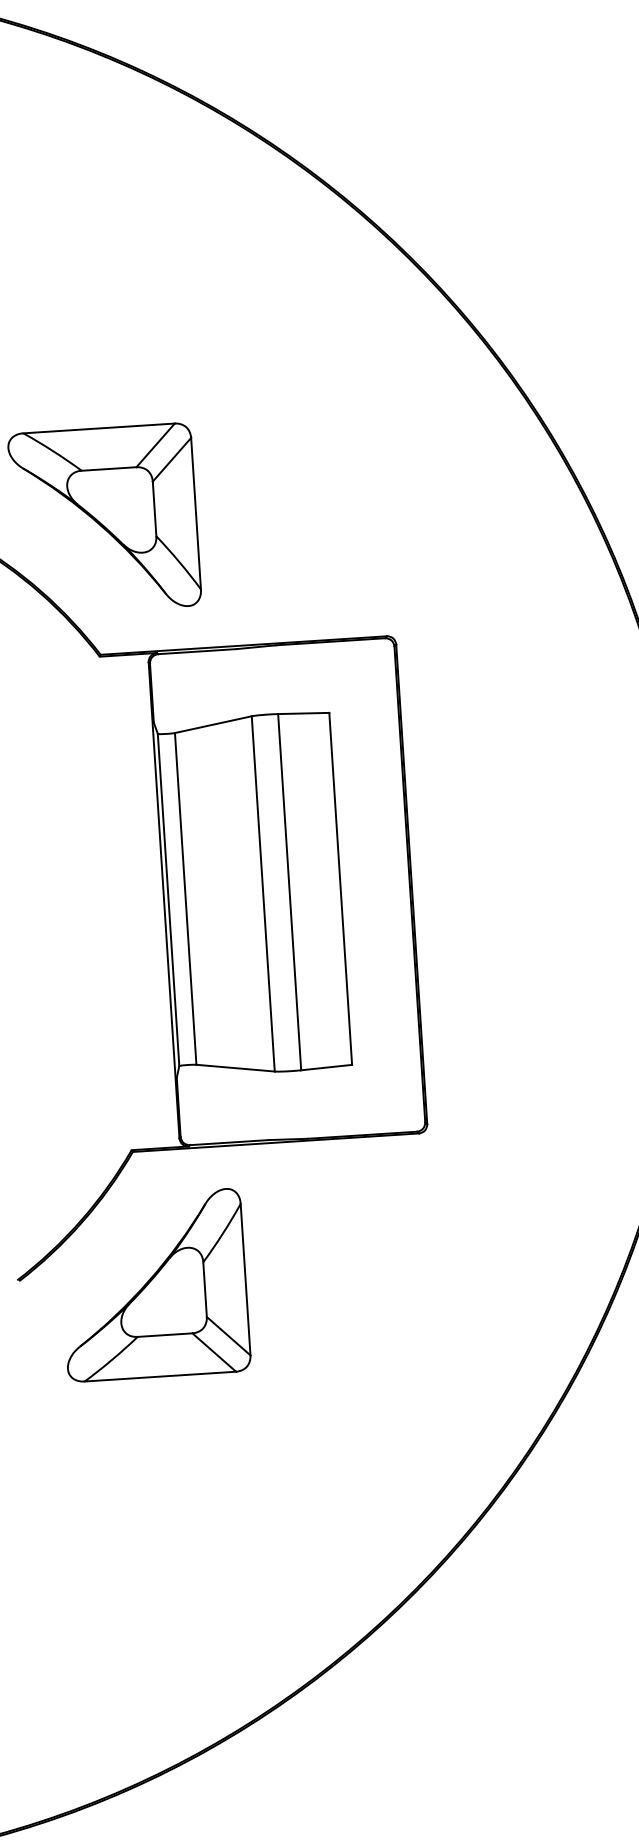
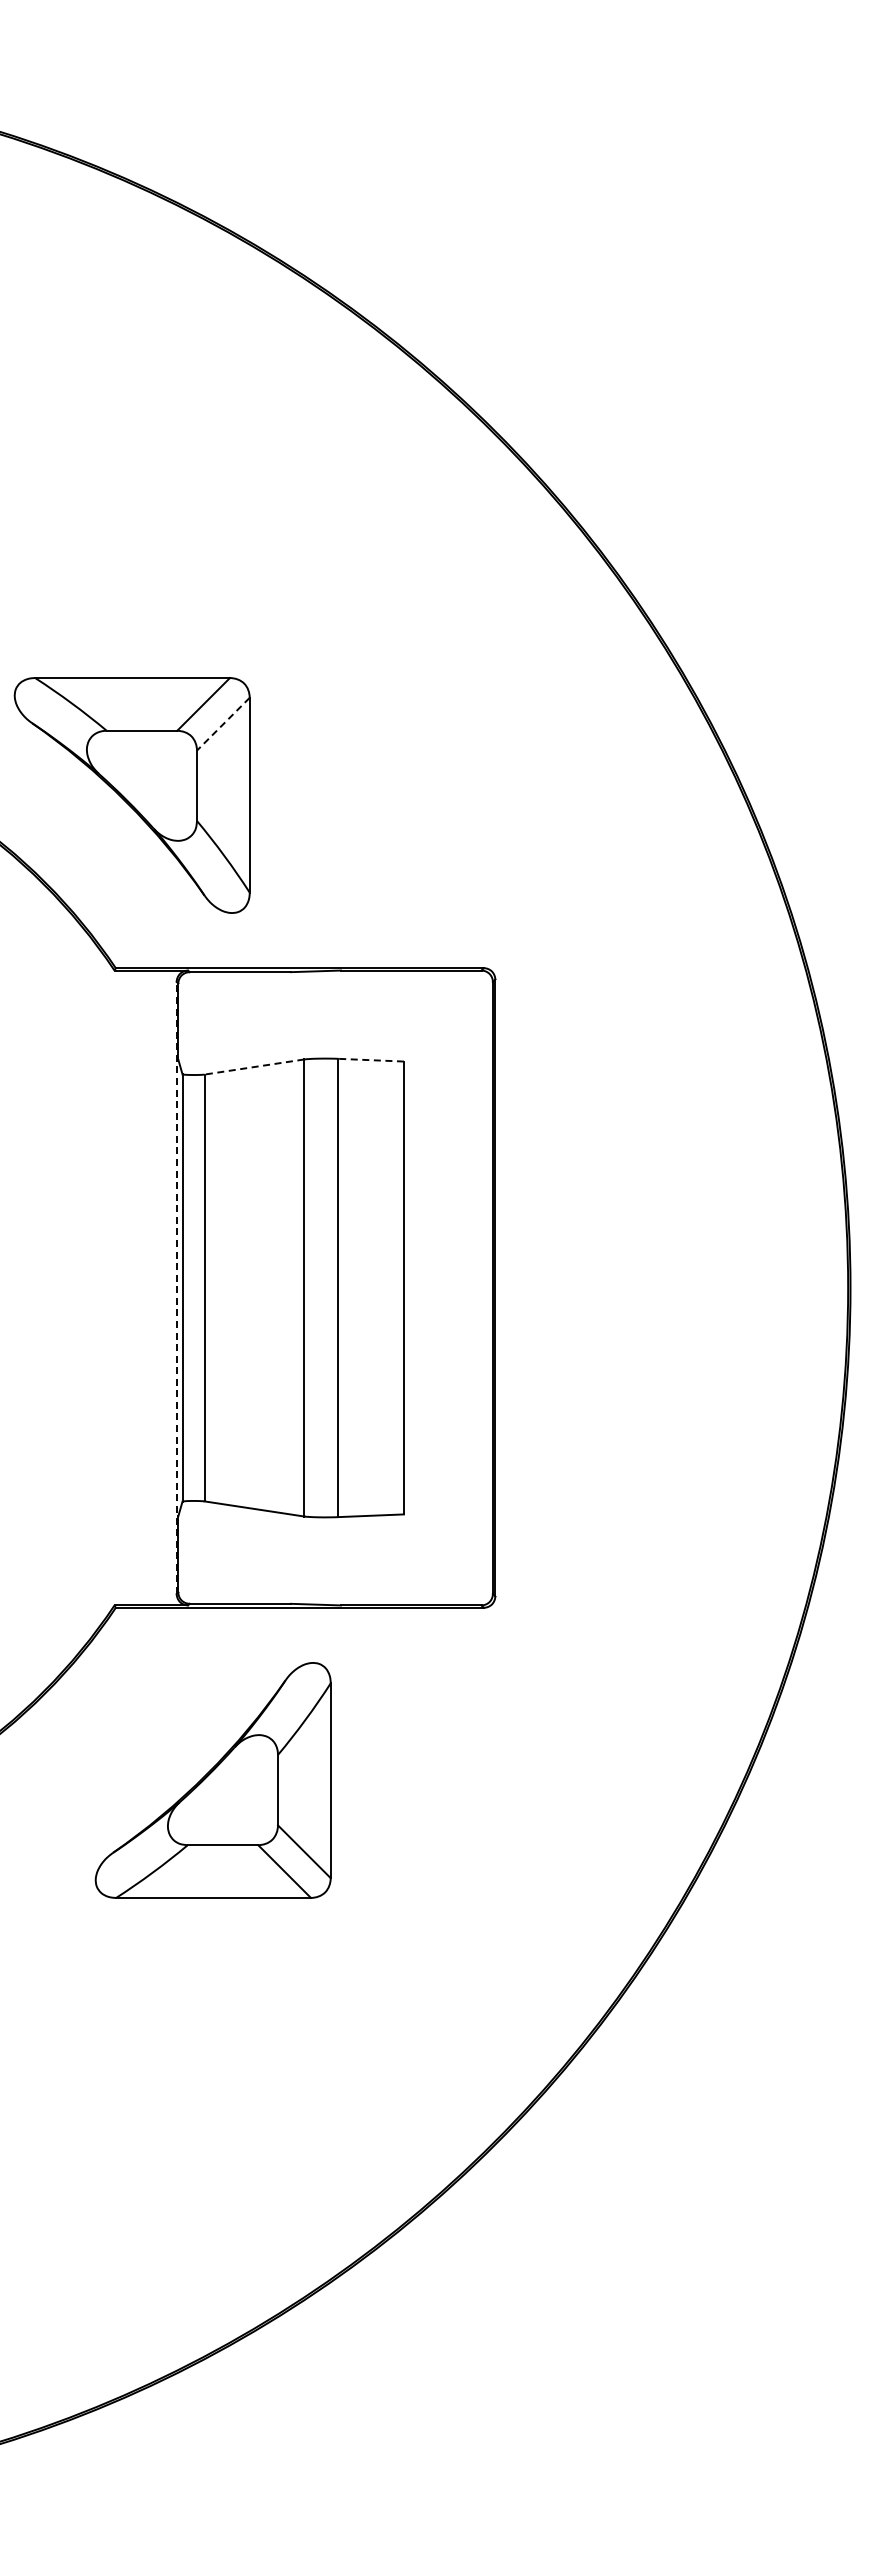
line: (172, 459) -> (223, 724), solid -> dashed
line: (304, 713) -> (371, 1060), solid -> dashed
line: (212, 725) -> (253, 1067), solid -> dashed
line: (163, 899) -> (176, 1287), solid -> dashed
part: (153, 1285) -> (212, 1780), moved

